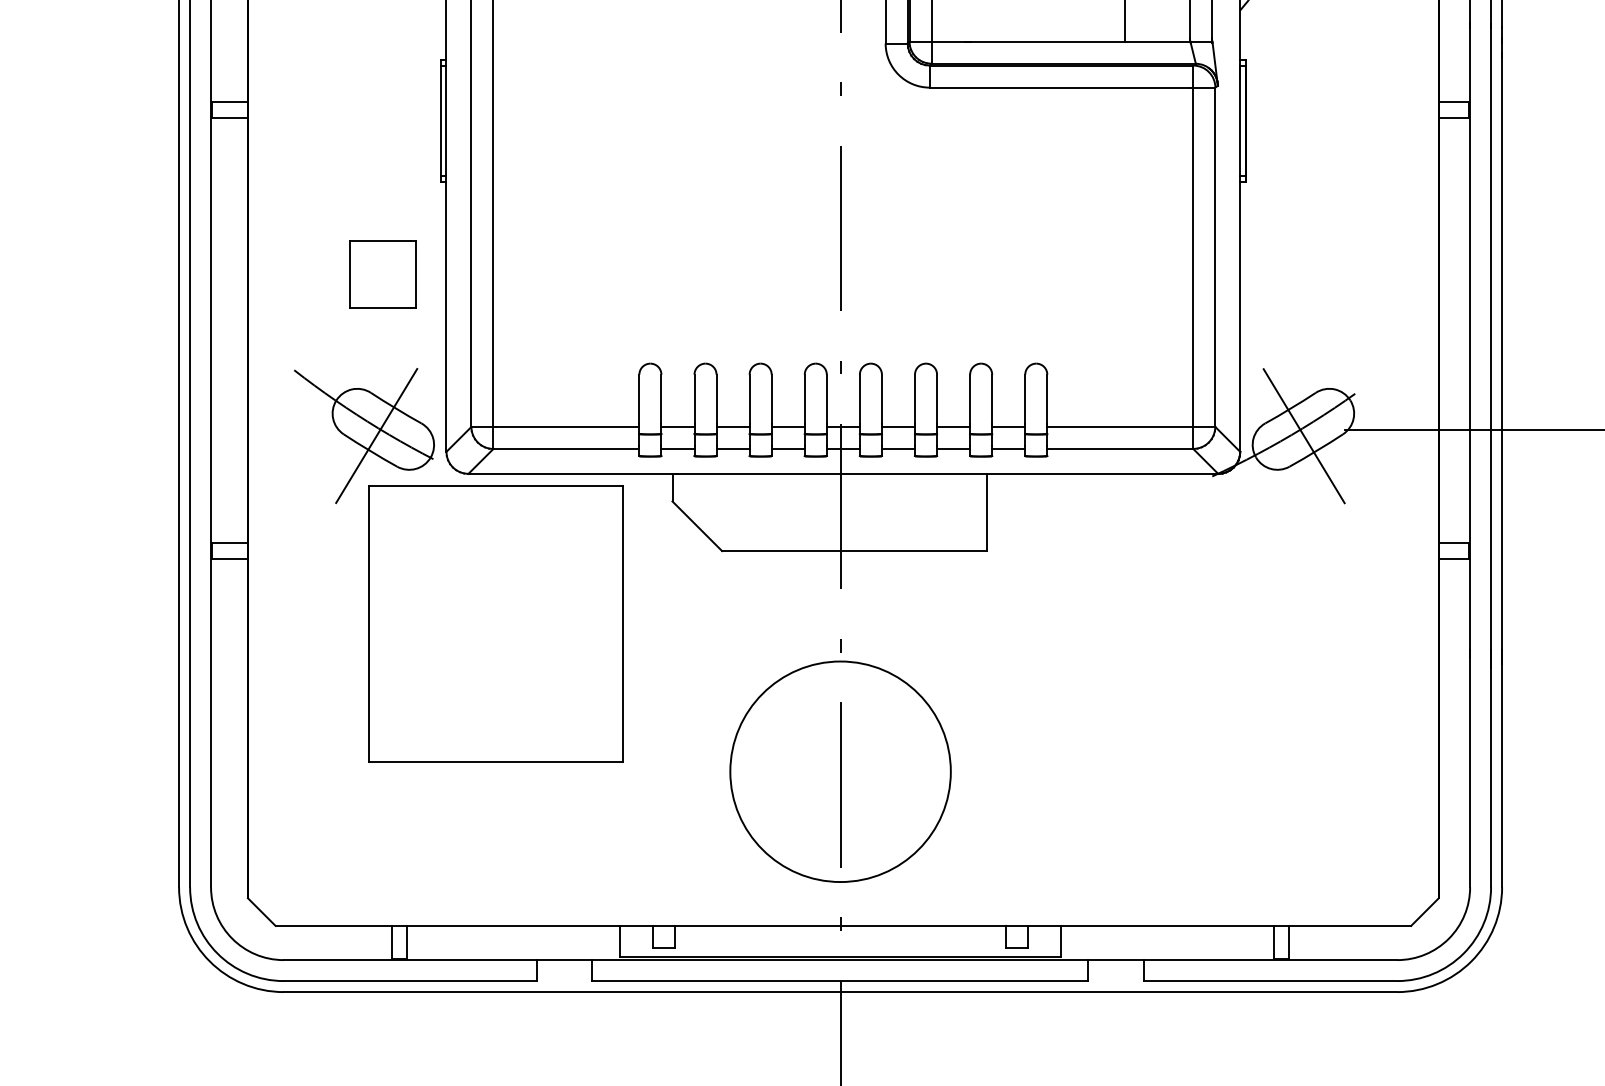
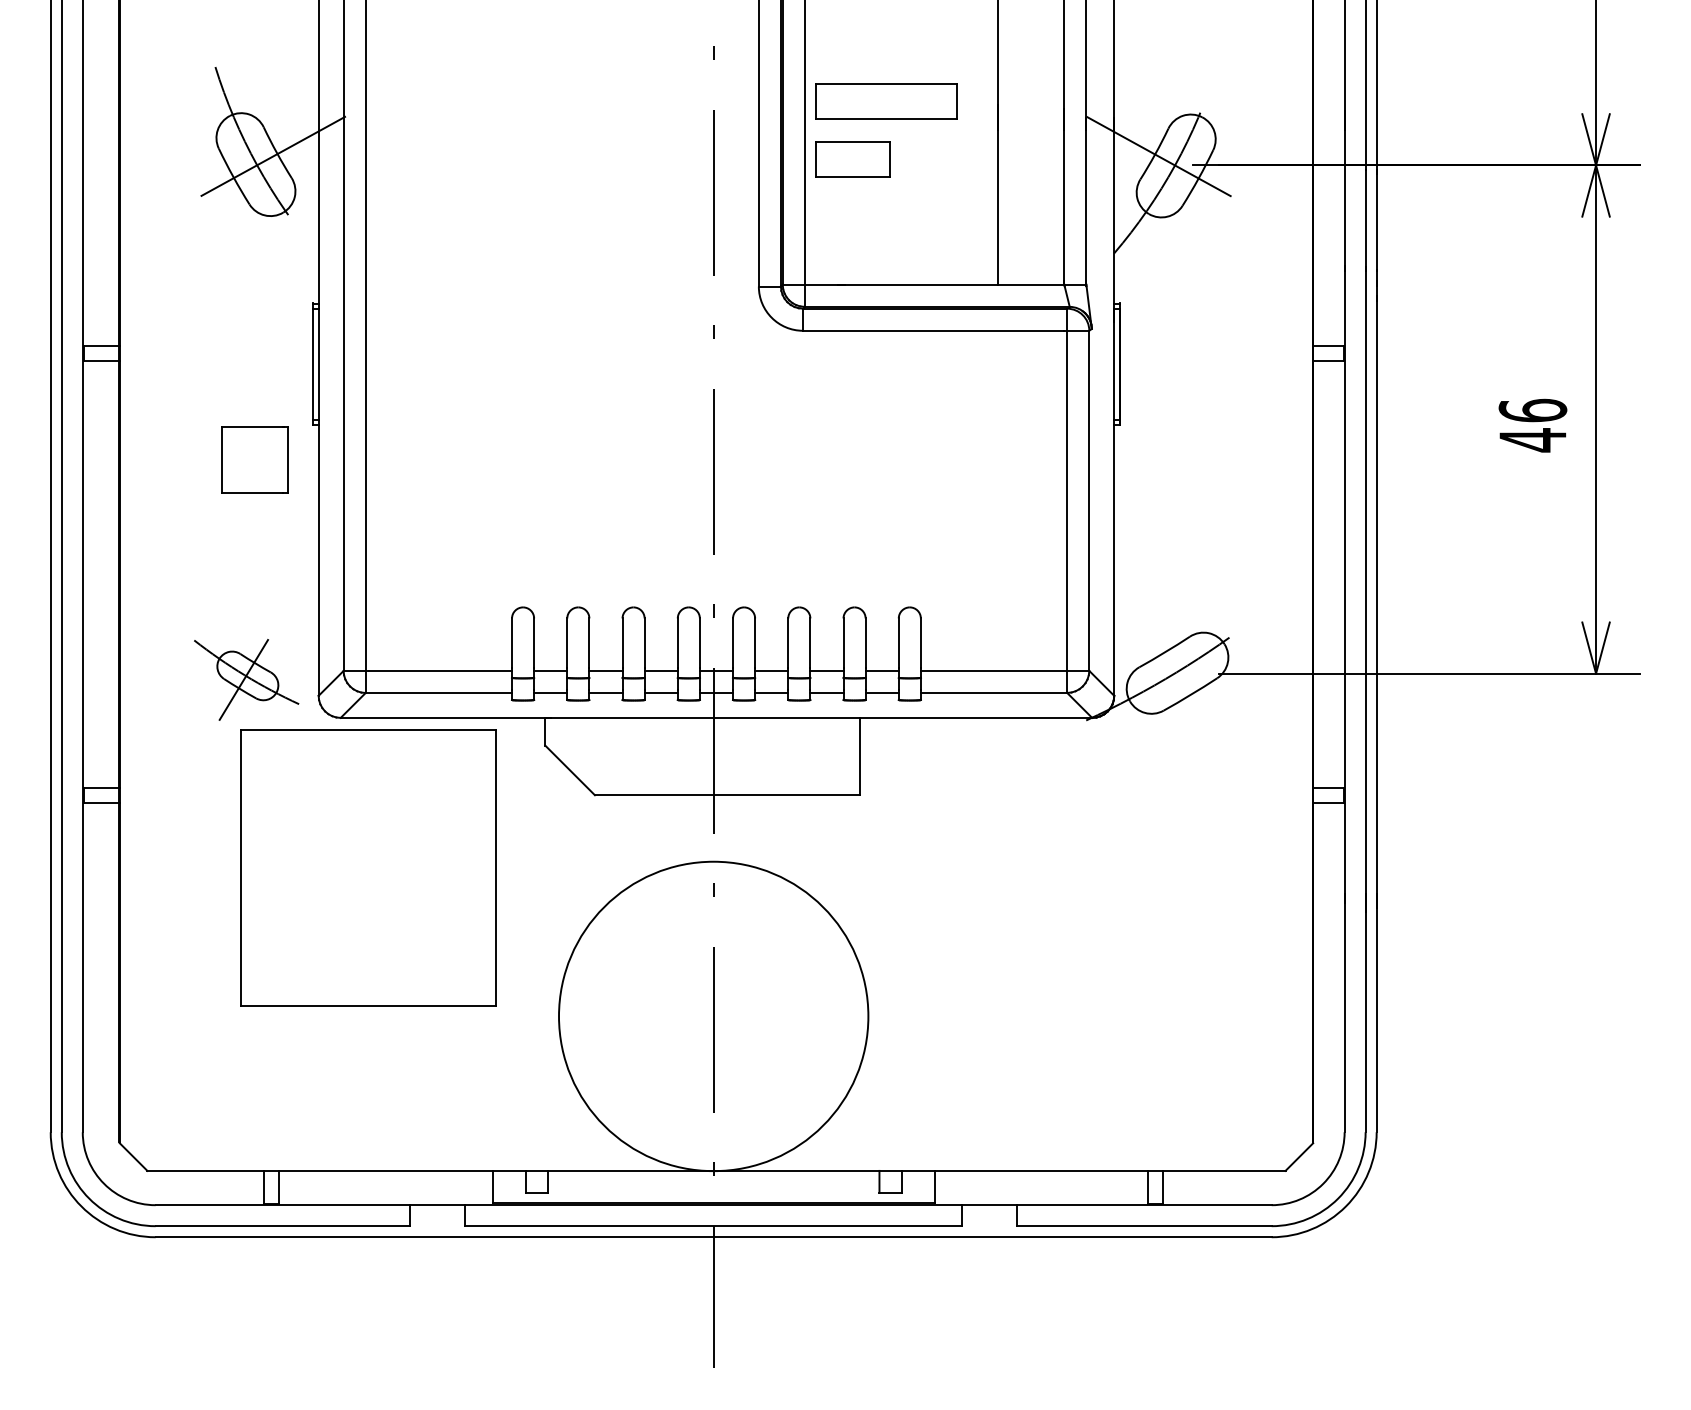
part: (382, 273) -> (254, 459), moved
part: (364, 435) -> (236, 679), size x0.6
line: (1304, 436) -> (1178, 680), removed
circle: (840, 770) -> (713, 1015), size x1.4

